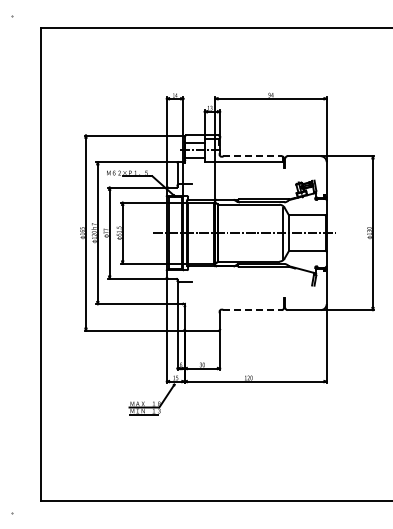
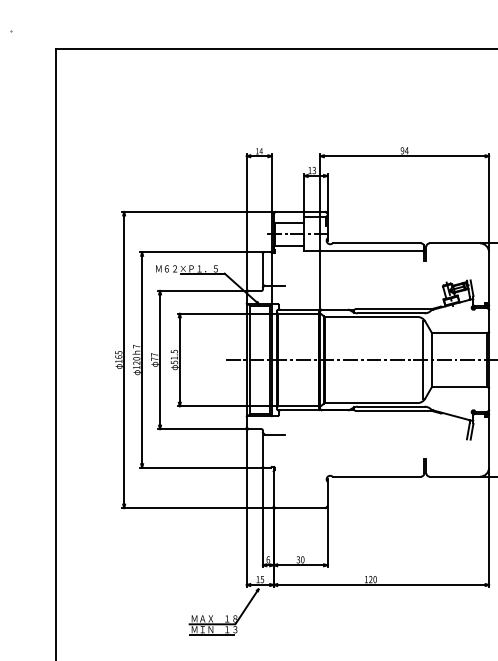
line: (253, 156) -> (378, 243), dashed -> solid
line: (253, 310) -> (378, 477), dashed -> solid

